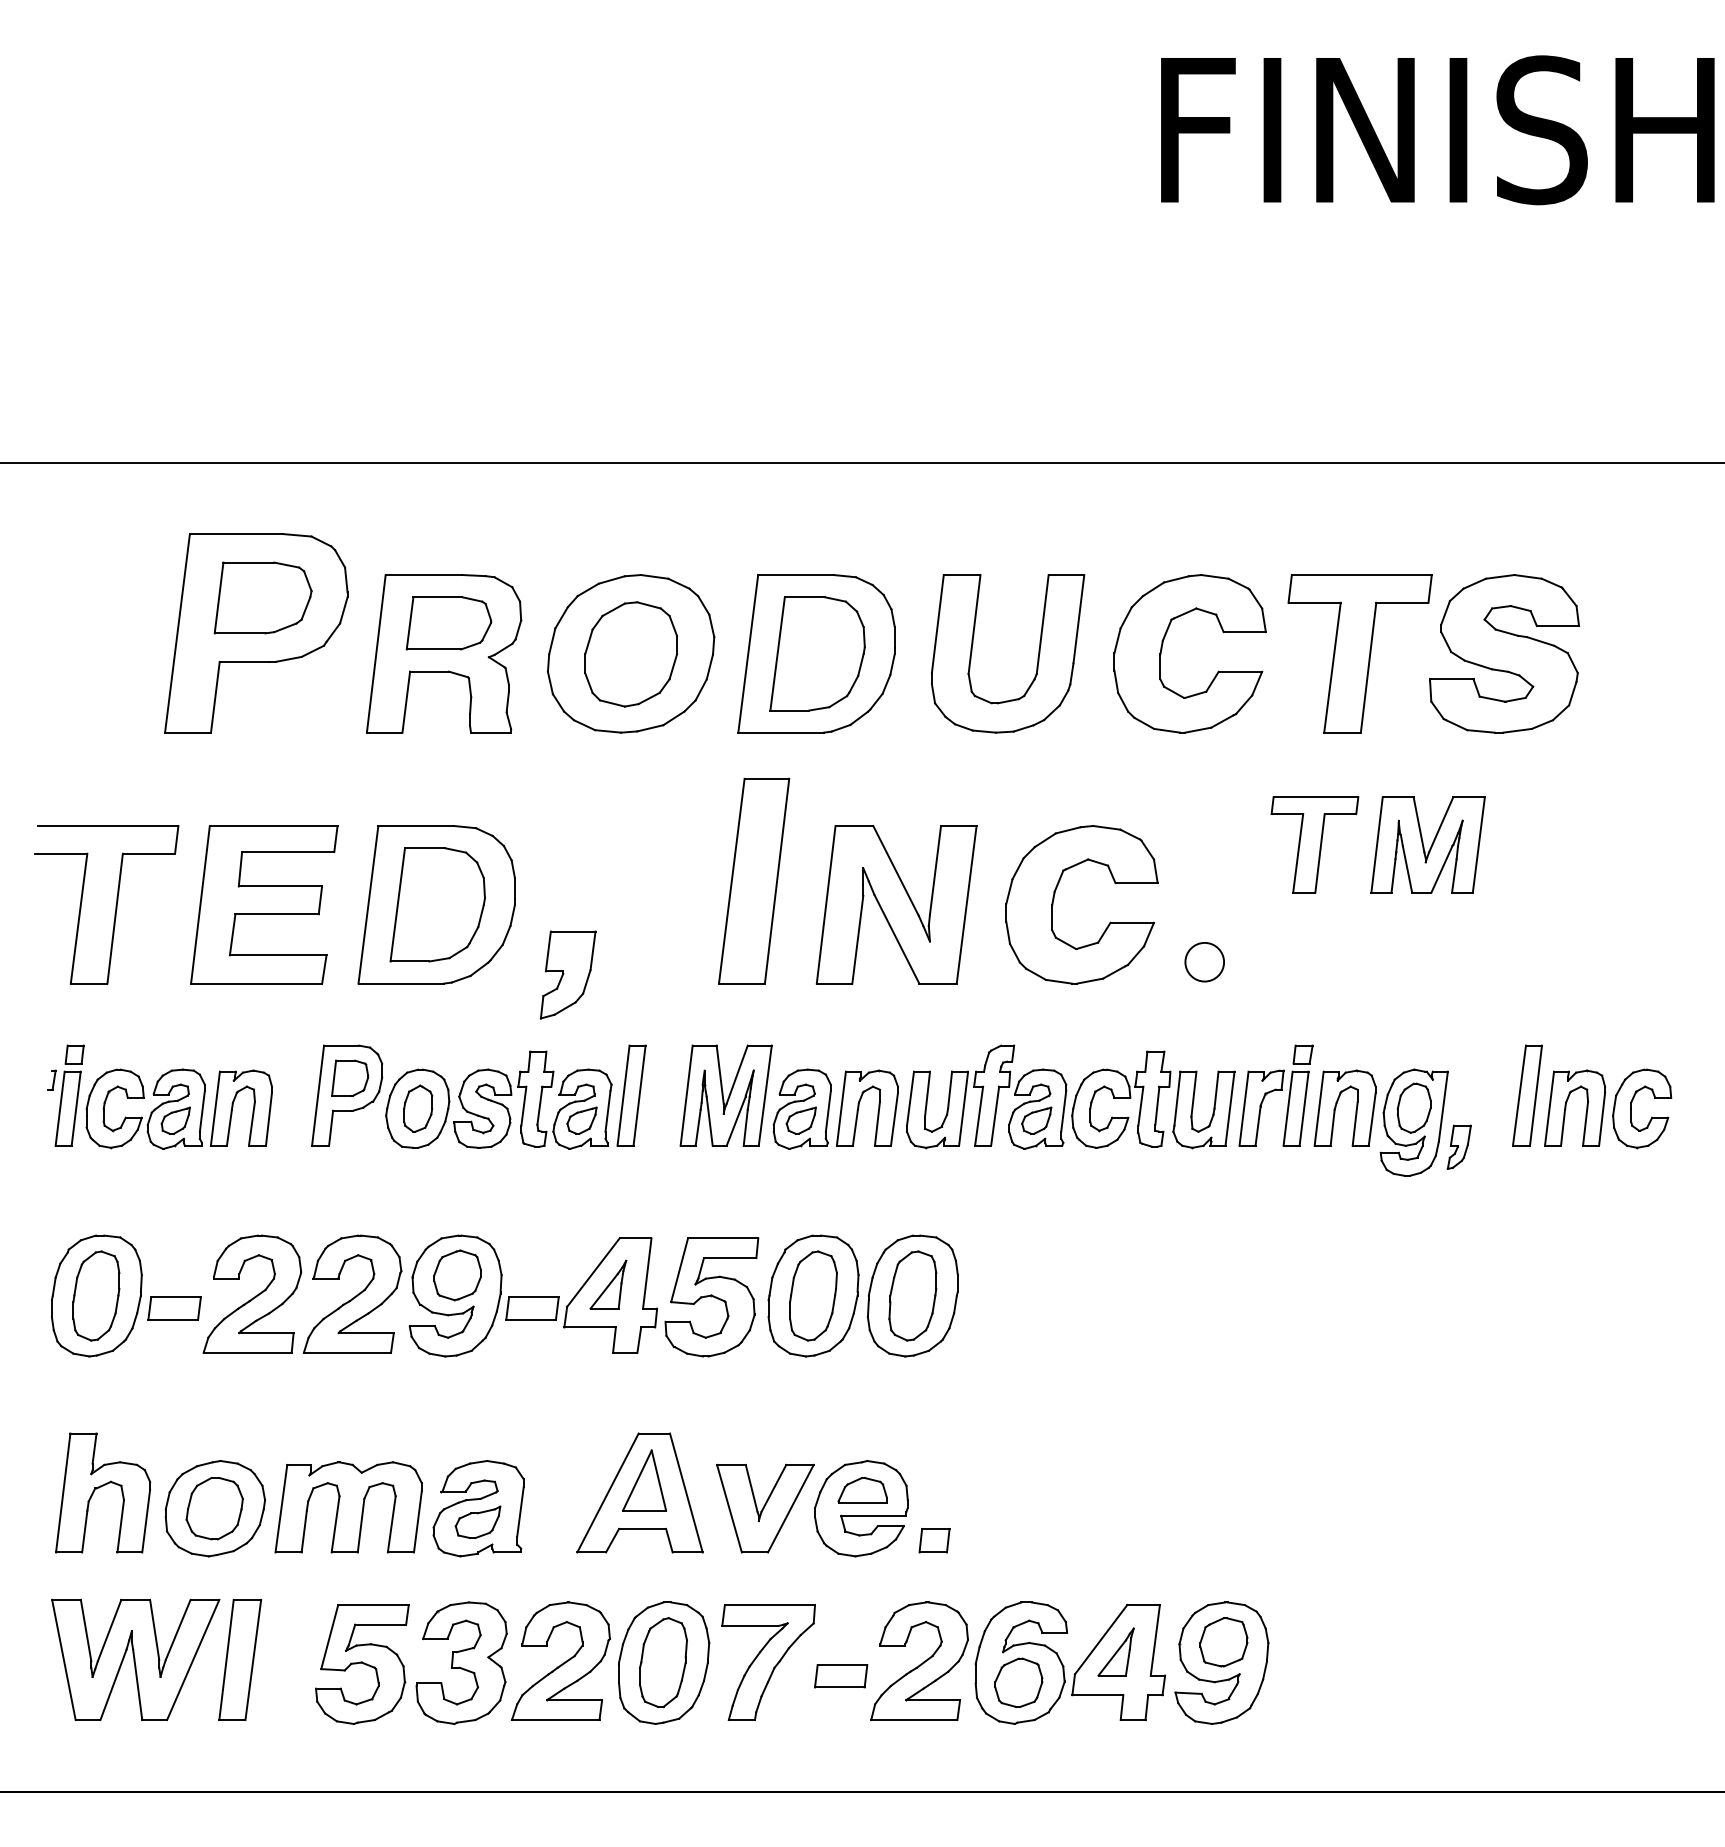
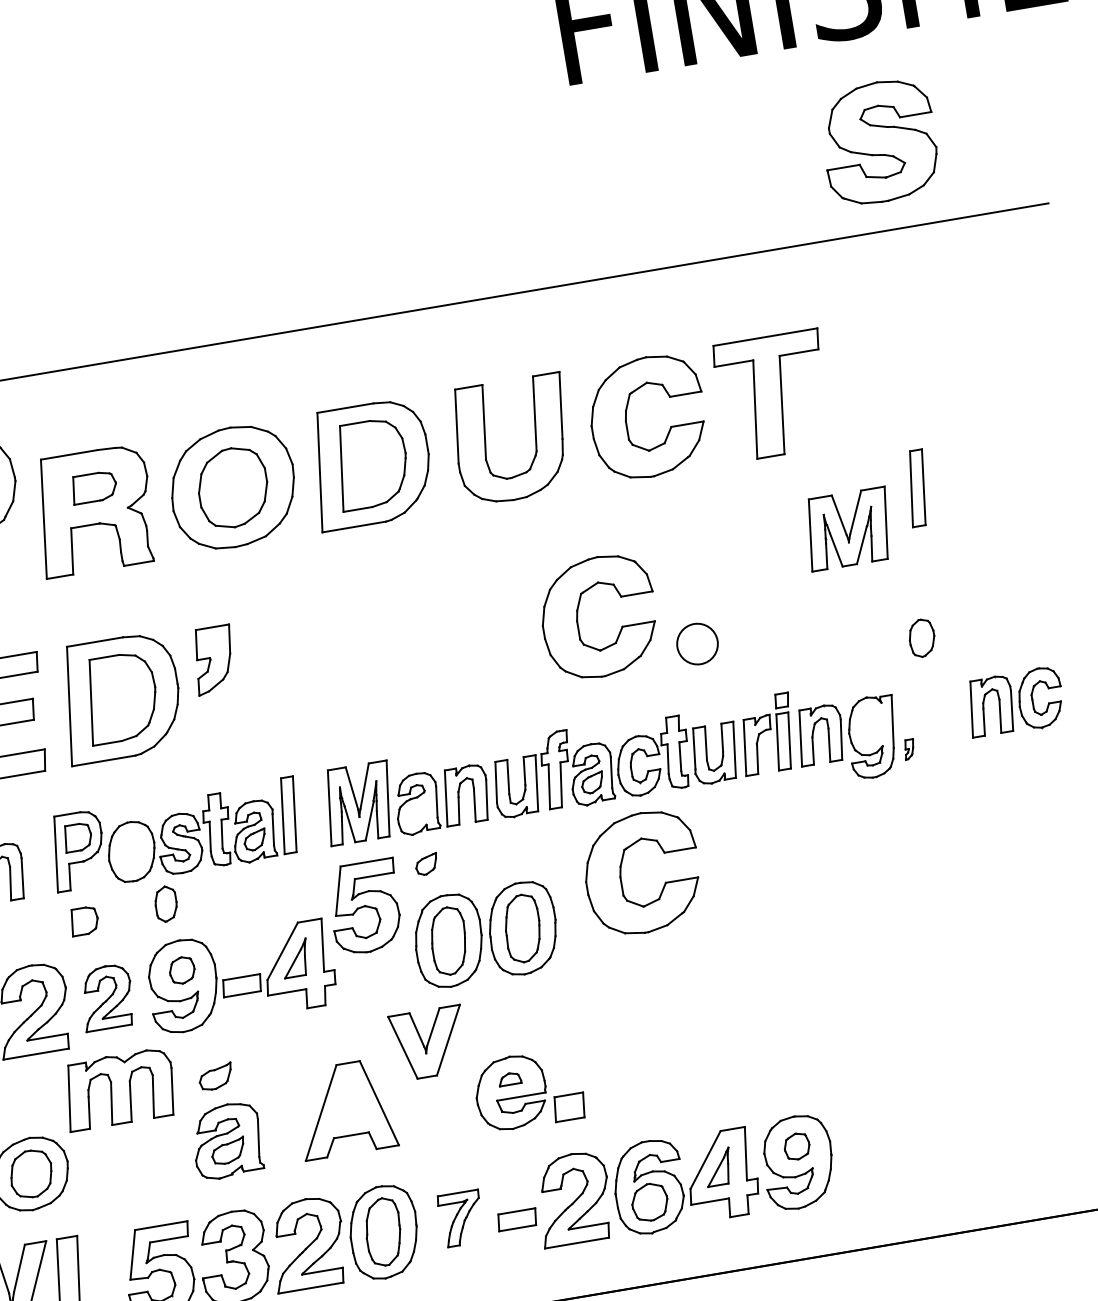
part: (448, 623) -> (93, 487), size x0.7
part: (1504, 653) -> (879, 141), moved
part: (1314, 844) -> (764, 543), removed
part: (754, 880) -> (353, 640), removed
part: (896, 904) -> (461, 640), removed
circle: (1204, 962) -> (697, 644), size x1.4
part: (567, 974) -> (213, 659), moved
part: (1527, 1095) -> (917, 488), moved
part: (1413, 1107) -> (921, 637), moved
part: (418, 1108) -> (166, 903), moved
part: (800, 1120) -> (426, 864), moved
part: (1458, 1146) -> (908, 749), size x0.6
part: (340, 1188) -> (84, 920), added
part: (1054, 1244) -> (621, 872), added
part: (457, 1275) -> (182, 970), size x0.7
part: (352, 1293) -> (106, 997), size x0.7
part: (711, 1297) -> (365, 907), moved
part: (477, 1421) -> (215, 1076), added
part: (644, 1480) -> (346, 1099), removed
part: (862, 1490) -> (509, 1079), size x0.6
part: (348, 1507) -> (119, 1089), moved
part: (765, 1508) -> (429, 1043), moved
part: (934, 1540) -> (569, 1107), size x1.4
part: (1223, 1642) -> (796, 1146), size x0.7
part: (768, 1662) -> (461, 1218), size x0.6

